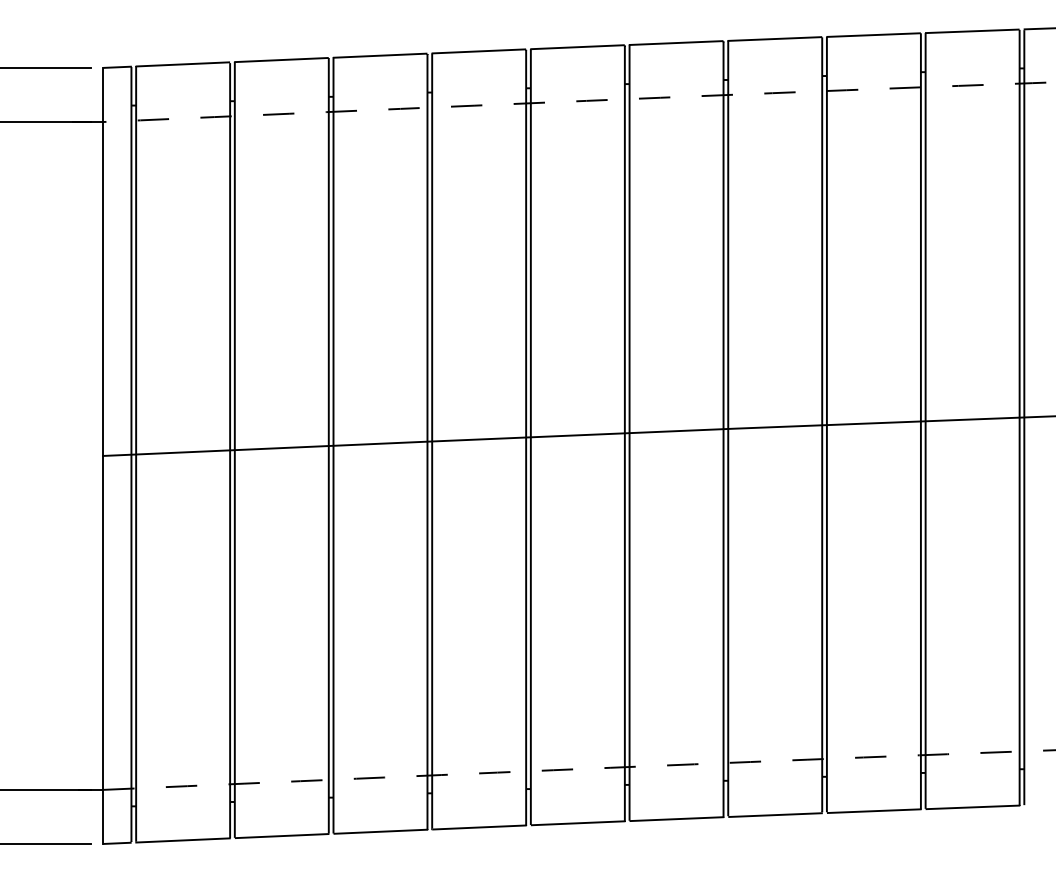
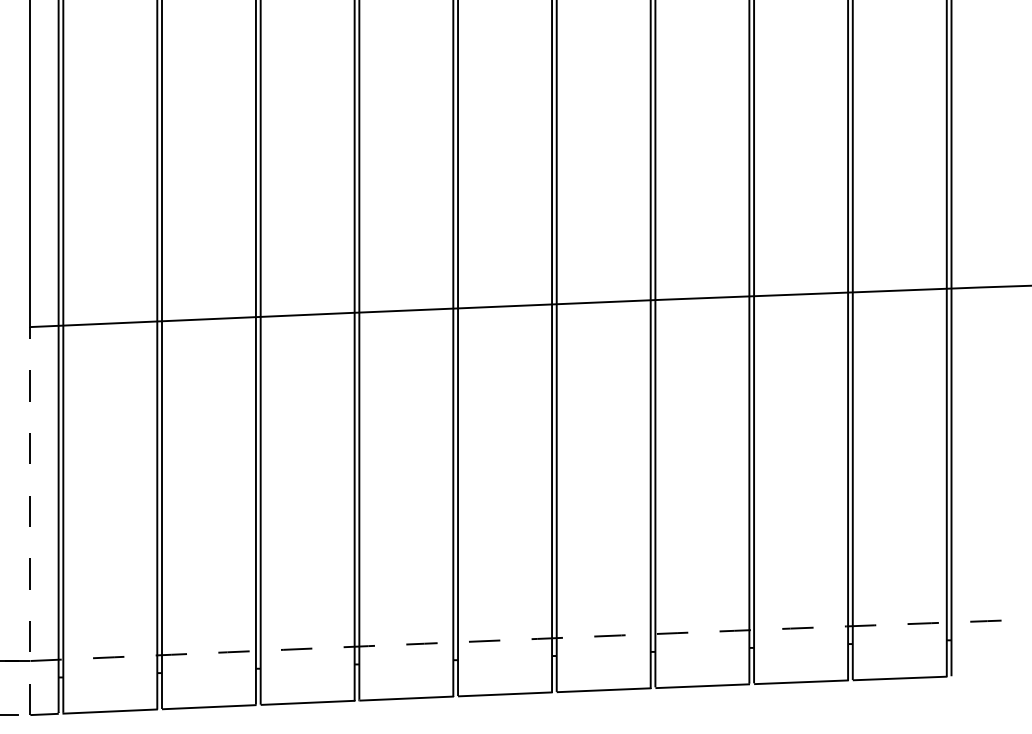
line: (103, 649) -> (30, 520), solid -> dashed

